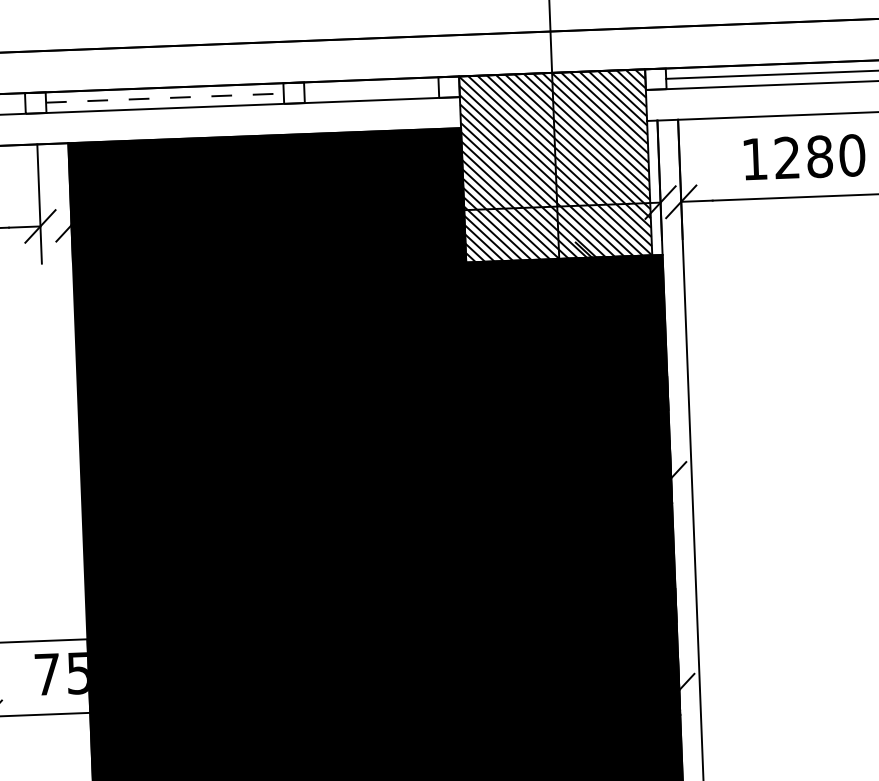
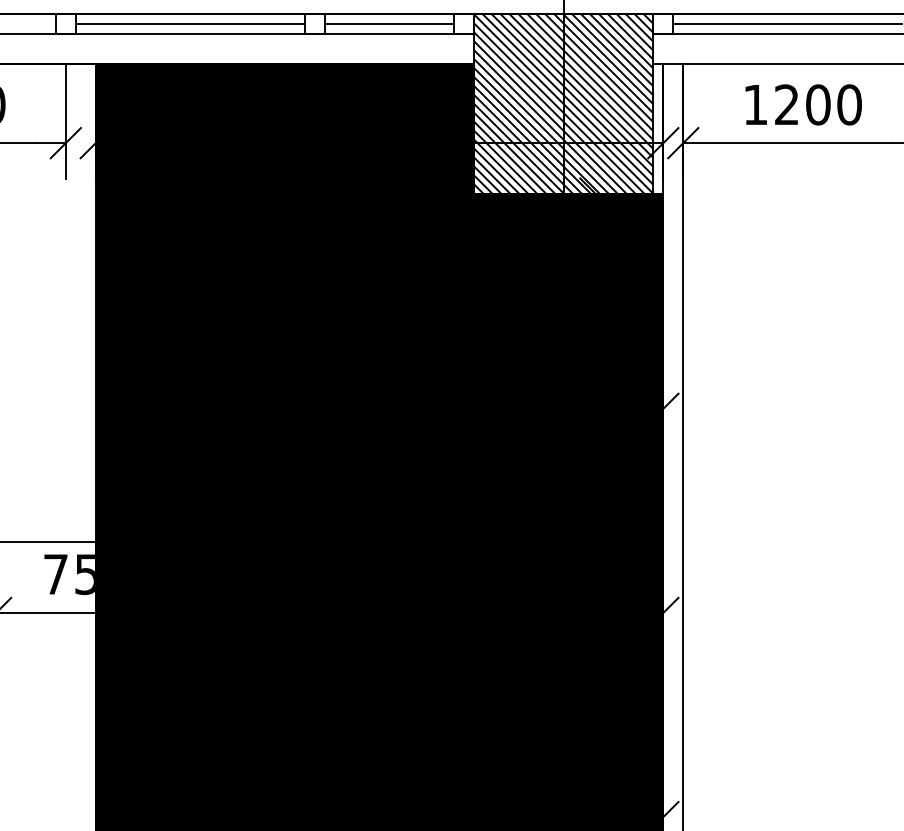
line: (371, 90) -> (389, 24), added
line: (165, 98) -> (190, 24), dashed -> solid
text: (820, 156) -> (818, 104), 1280 -> 1200

